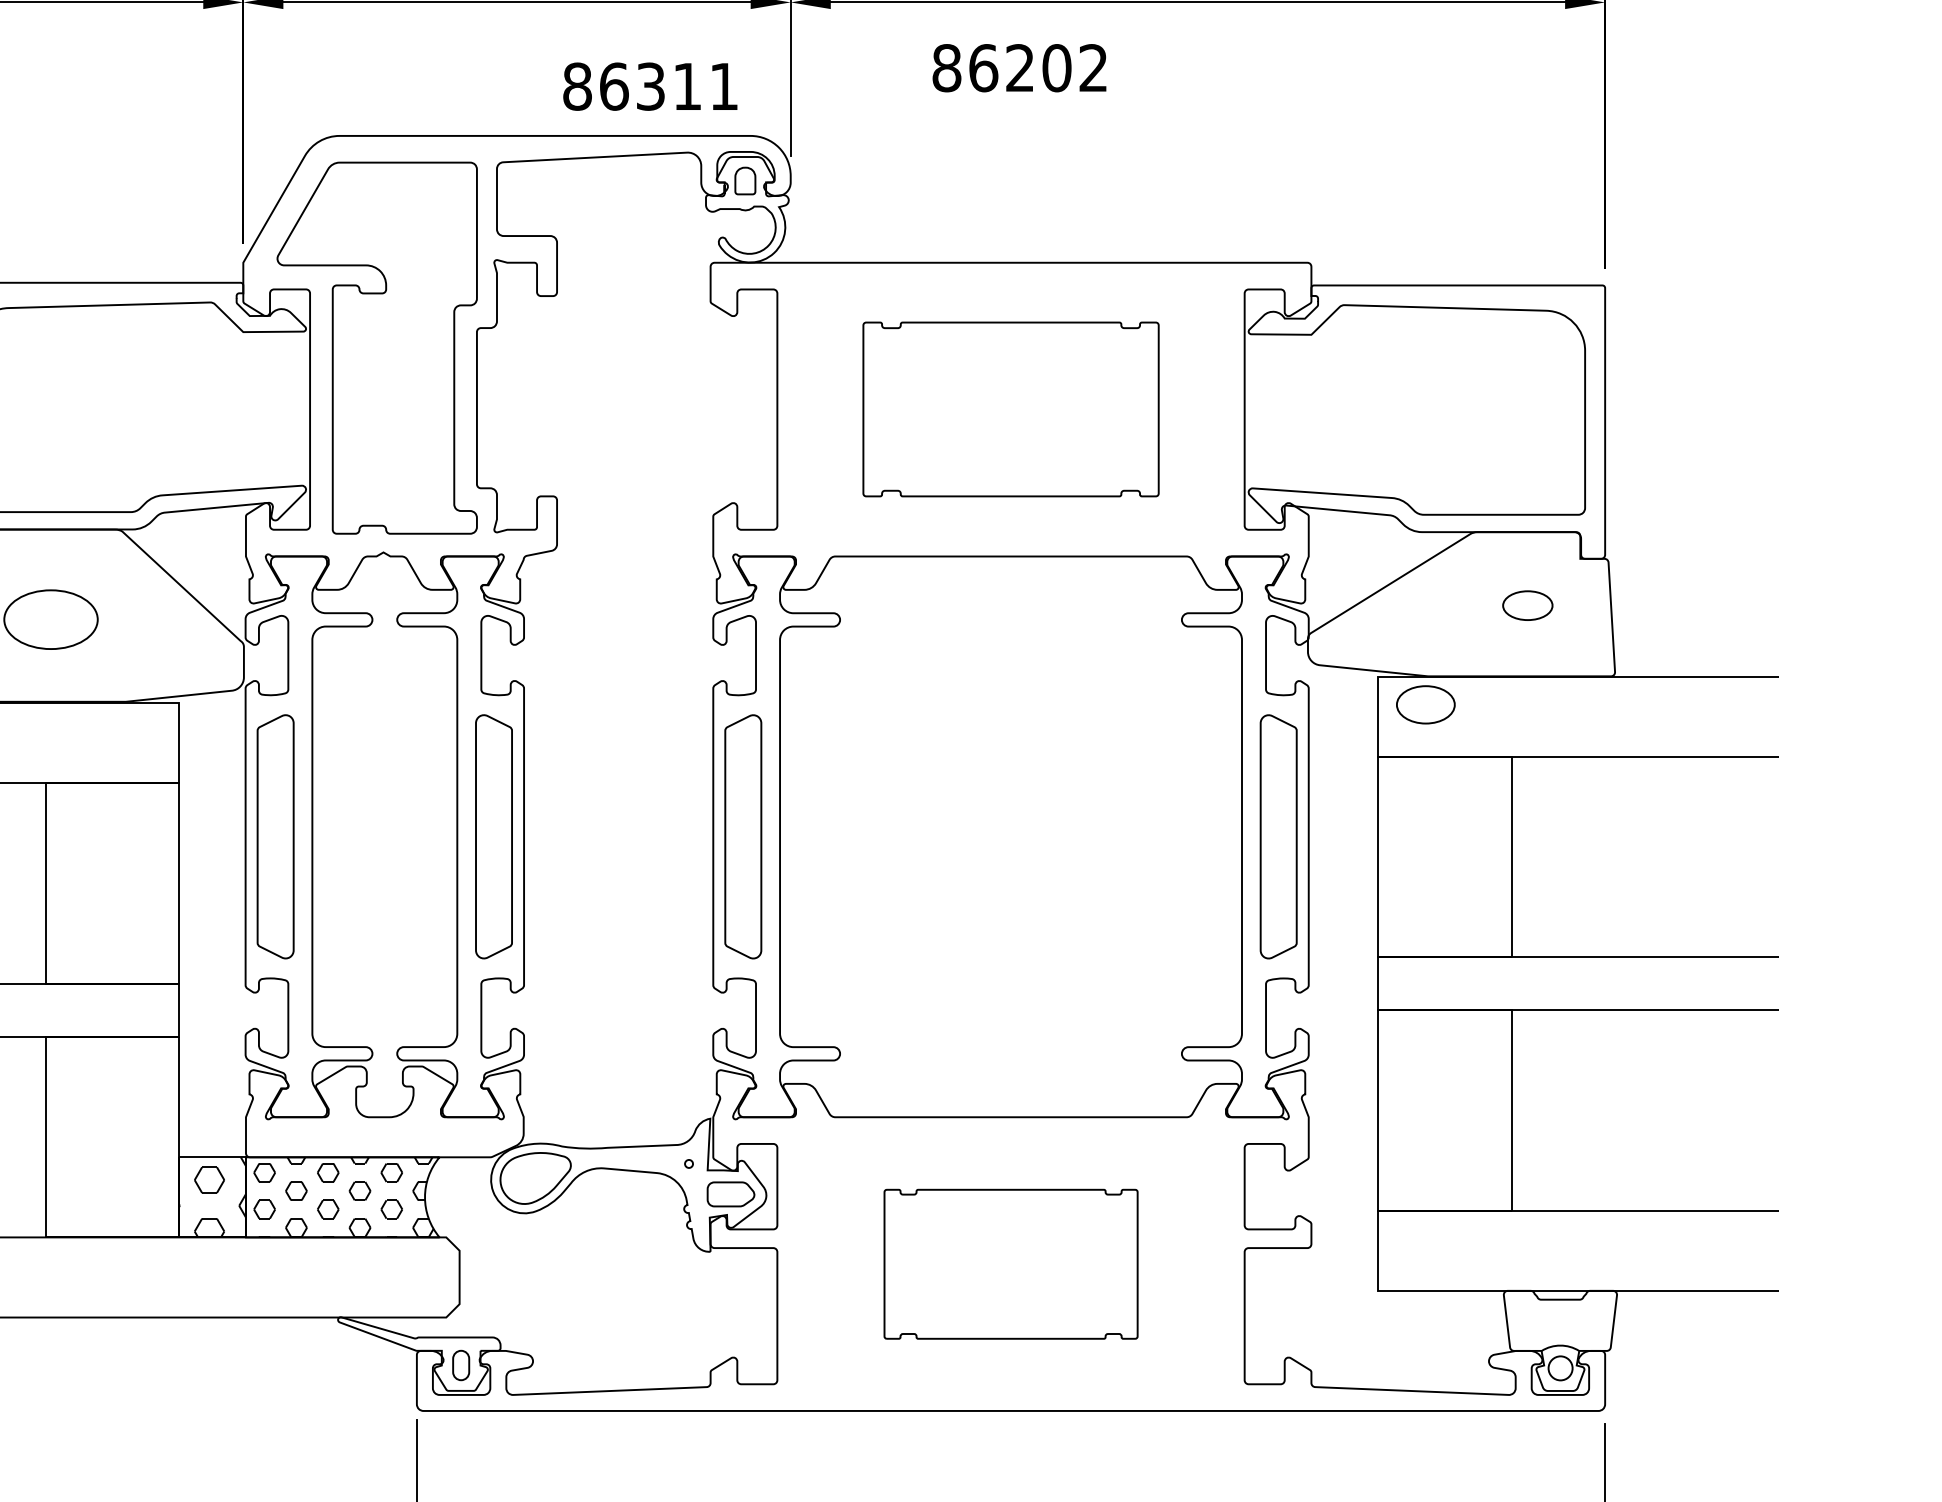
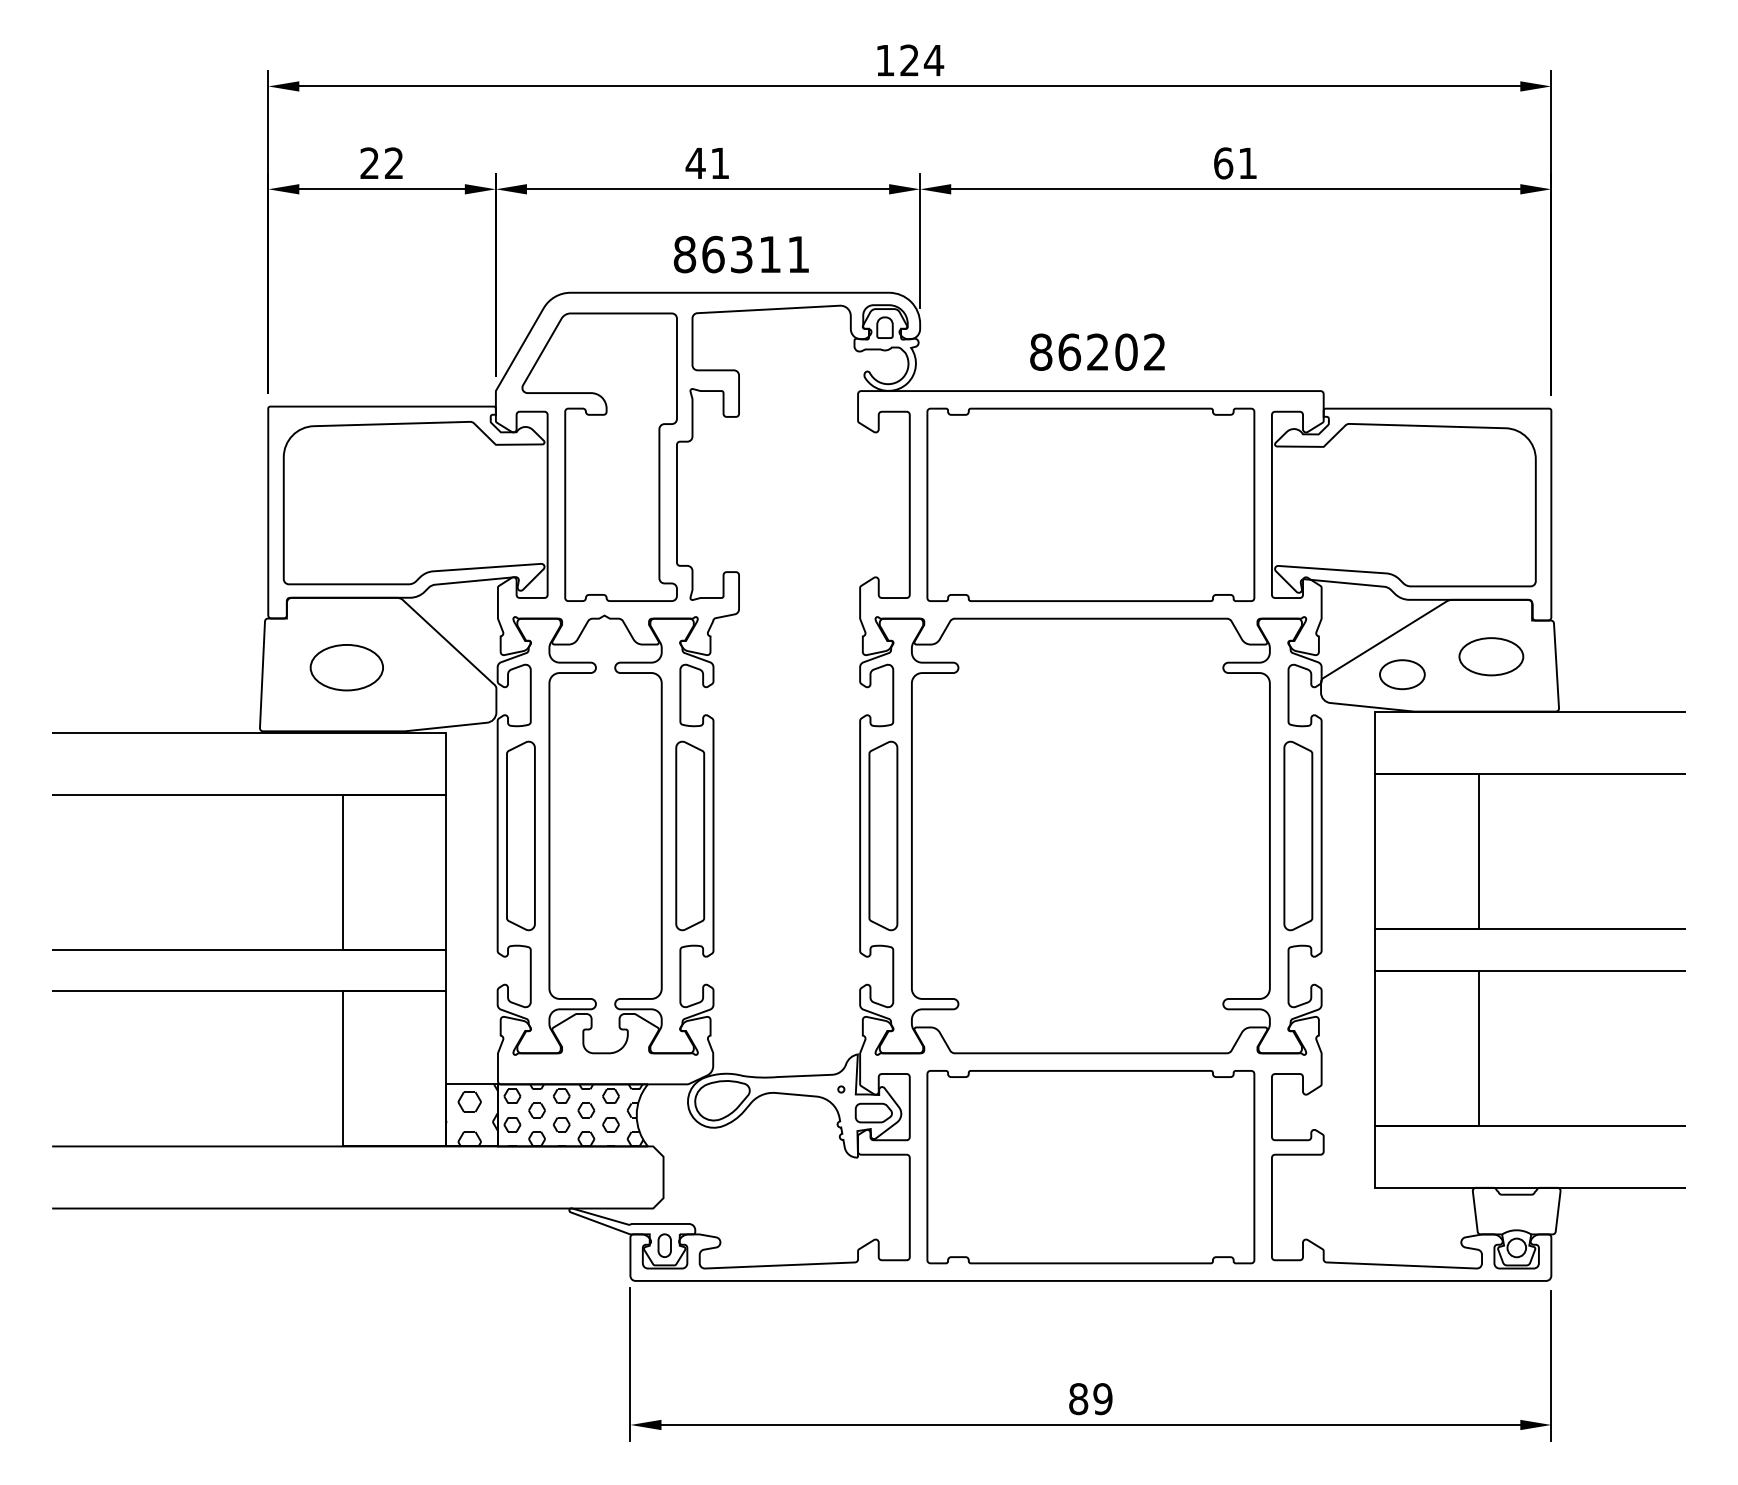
text: (1019, 67) -> (1097, 351), moved
text: (649, 86) -> (740, 254), moved
part: (1010, 409) -> (1090, 504), size x1.43
part: (1527, 605) -> (1491, 656), size x1.67
part: (1425, 704) -> (1402, 674), moved
part: (1010, 1264) -> (1090, 1167), size x1.67

